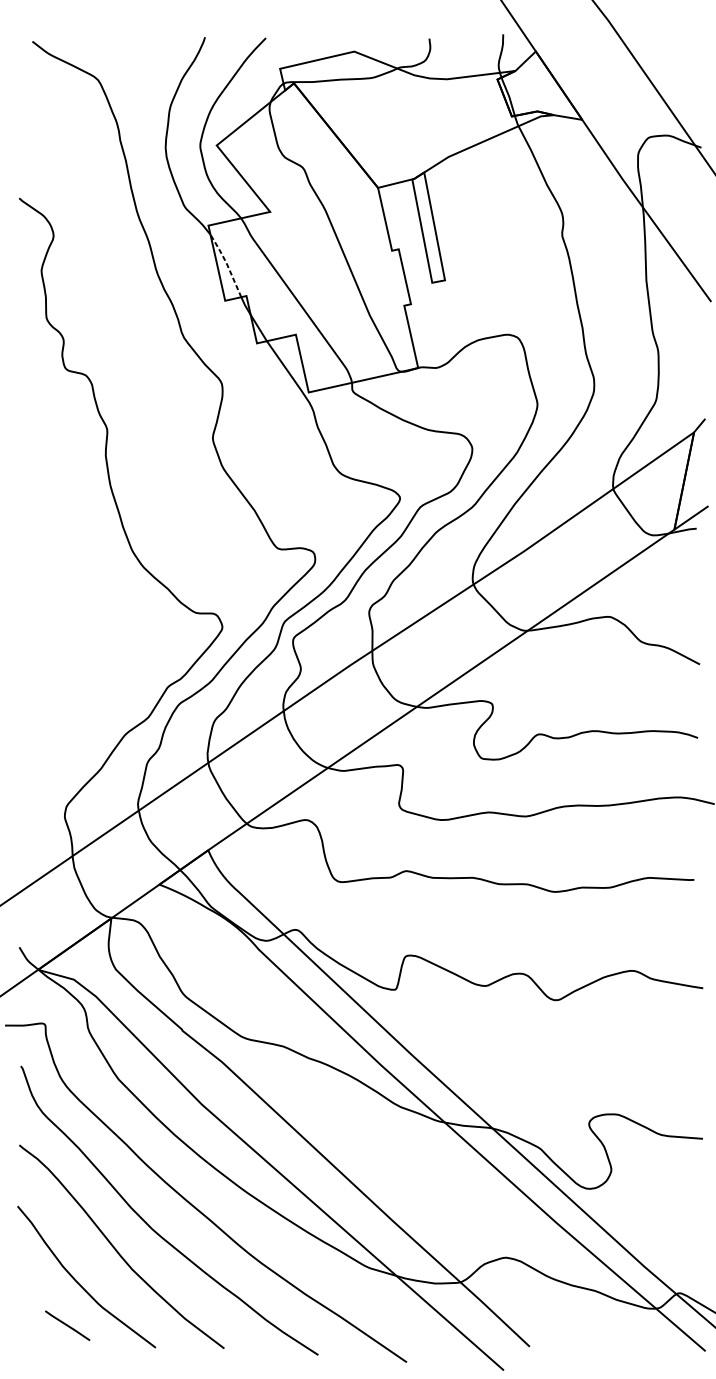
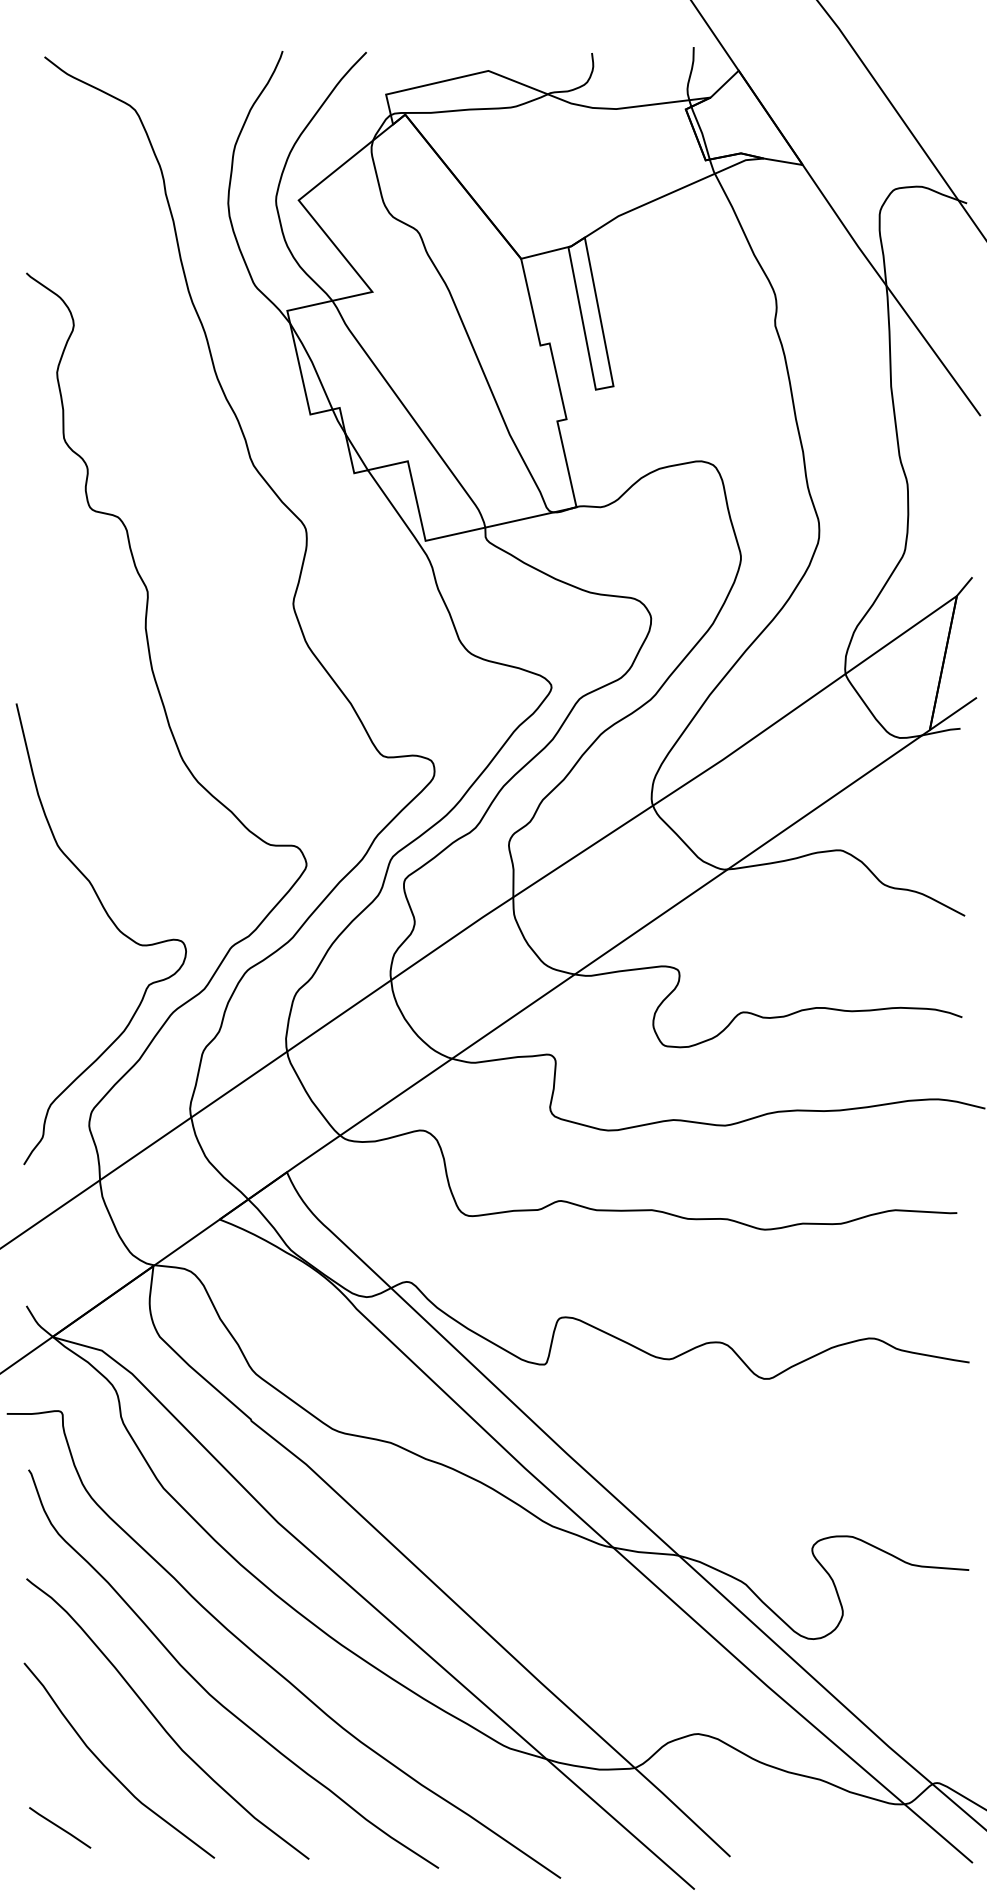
line: (226, 264) -> (312, 364), dashed -> solid
curve: (81, 669) -> (112, 923), added
line: (67, 1325) -> (60, 1827), moved

